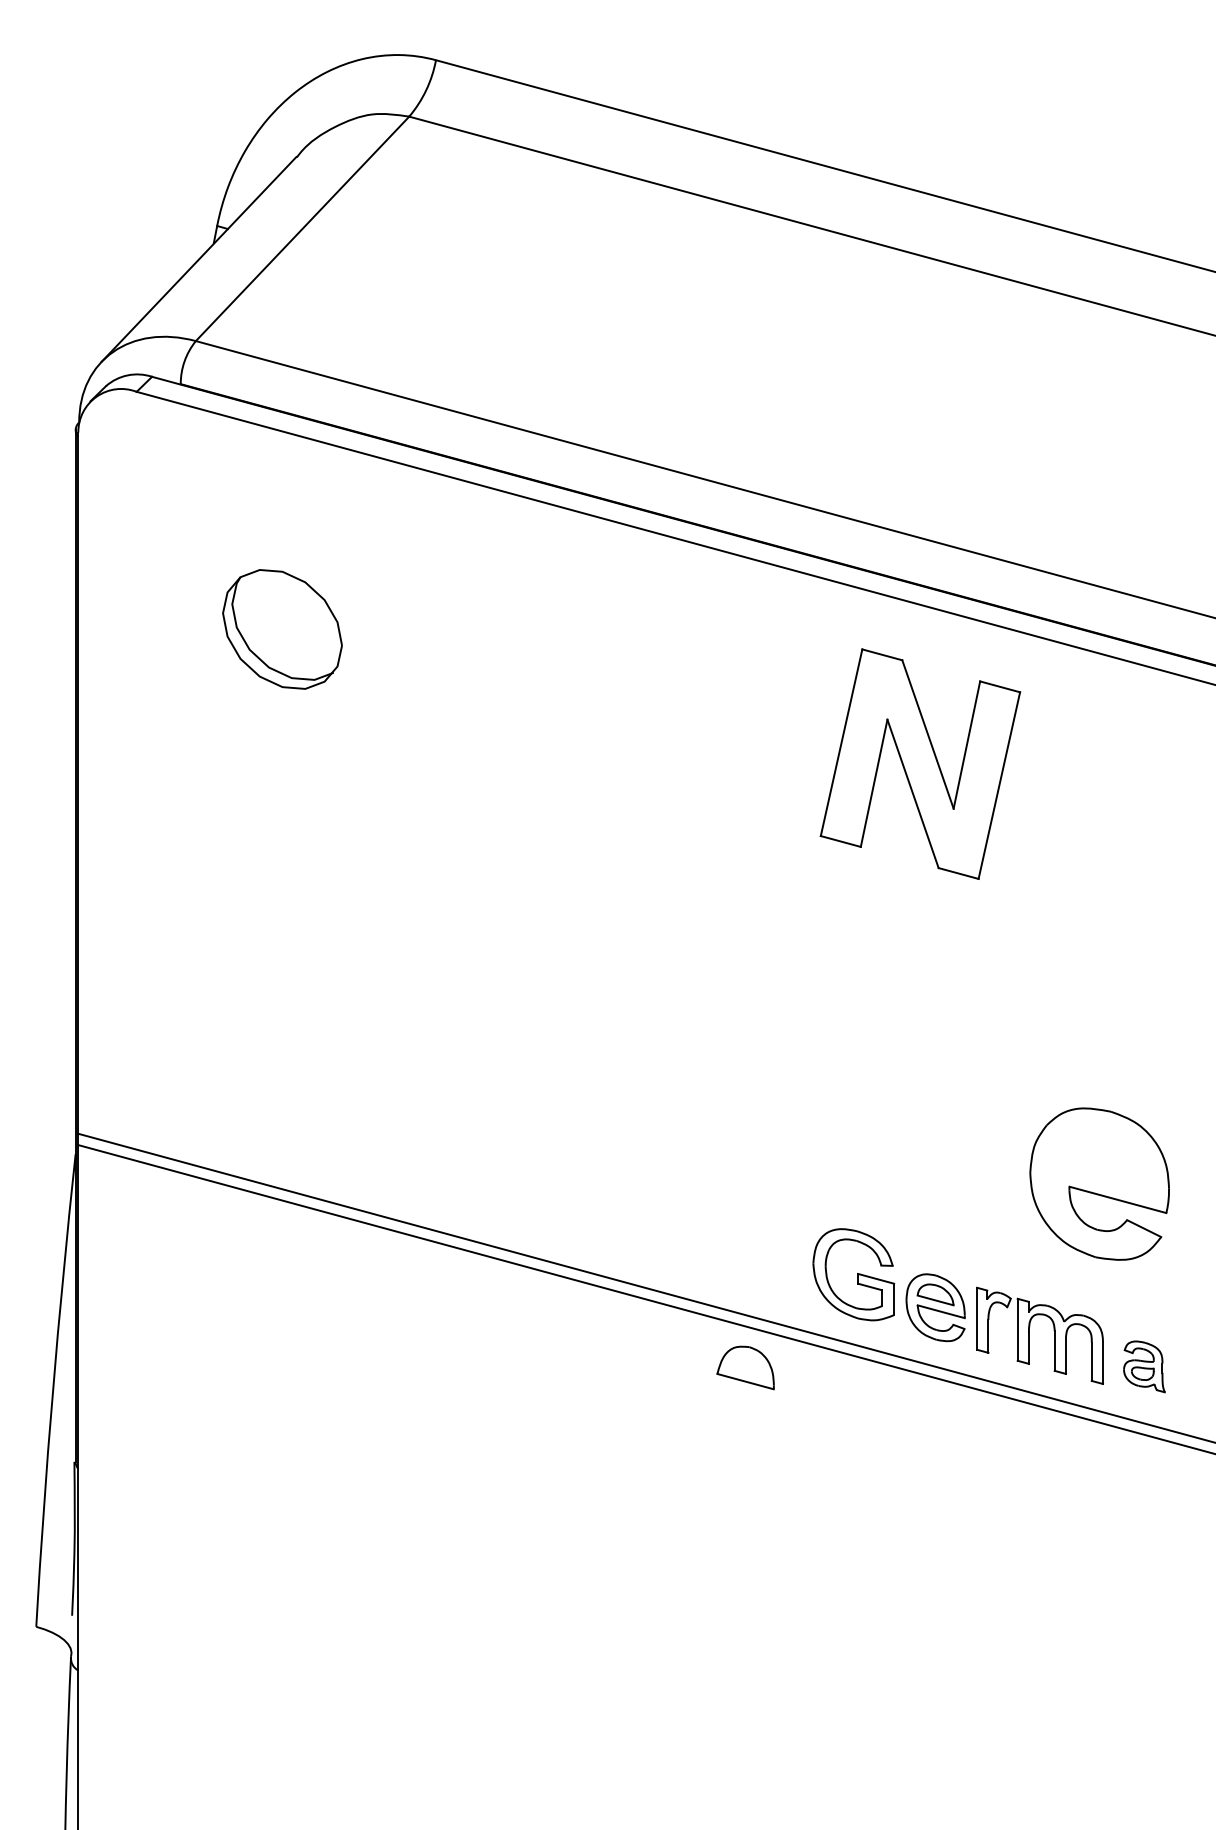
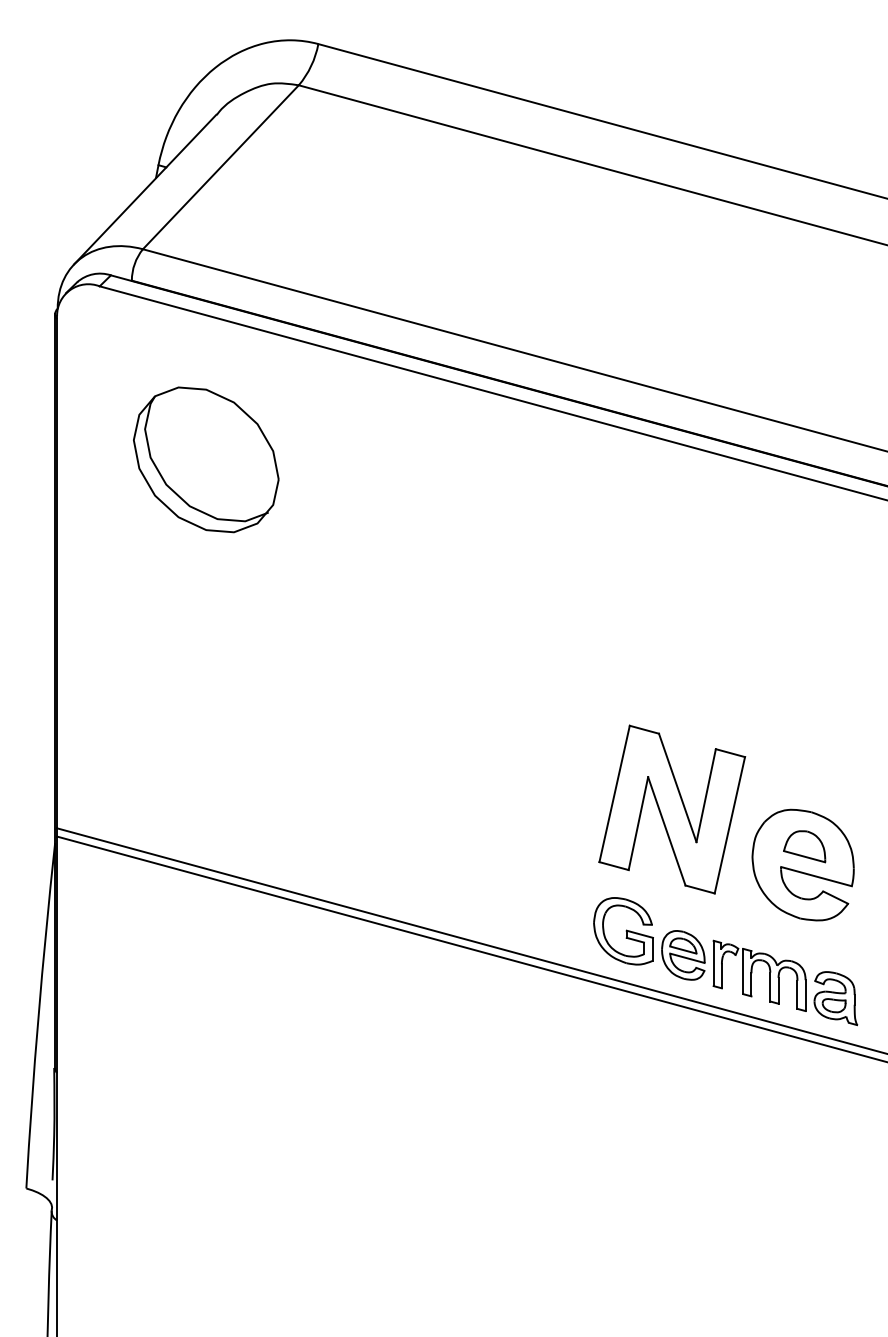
part: (282, 629) -> (206, 459), size x1.67
part: (920, 763) -> (672, 809), moved
part: (1144, 1366) -> (835, 998), size x1.43
part: (745, 1367) -> (804, 846), moved

